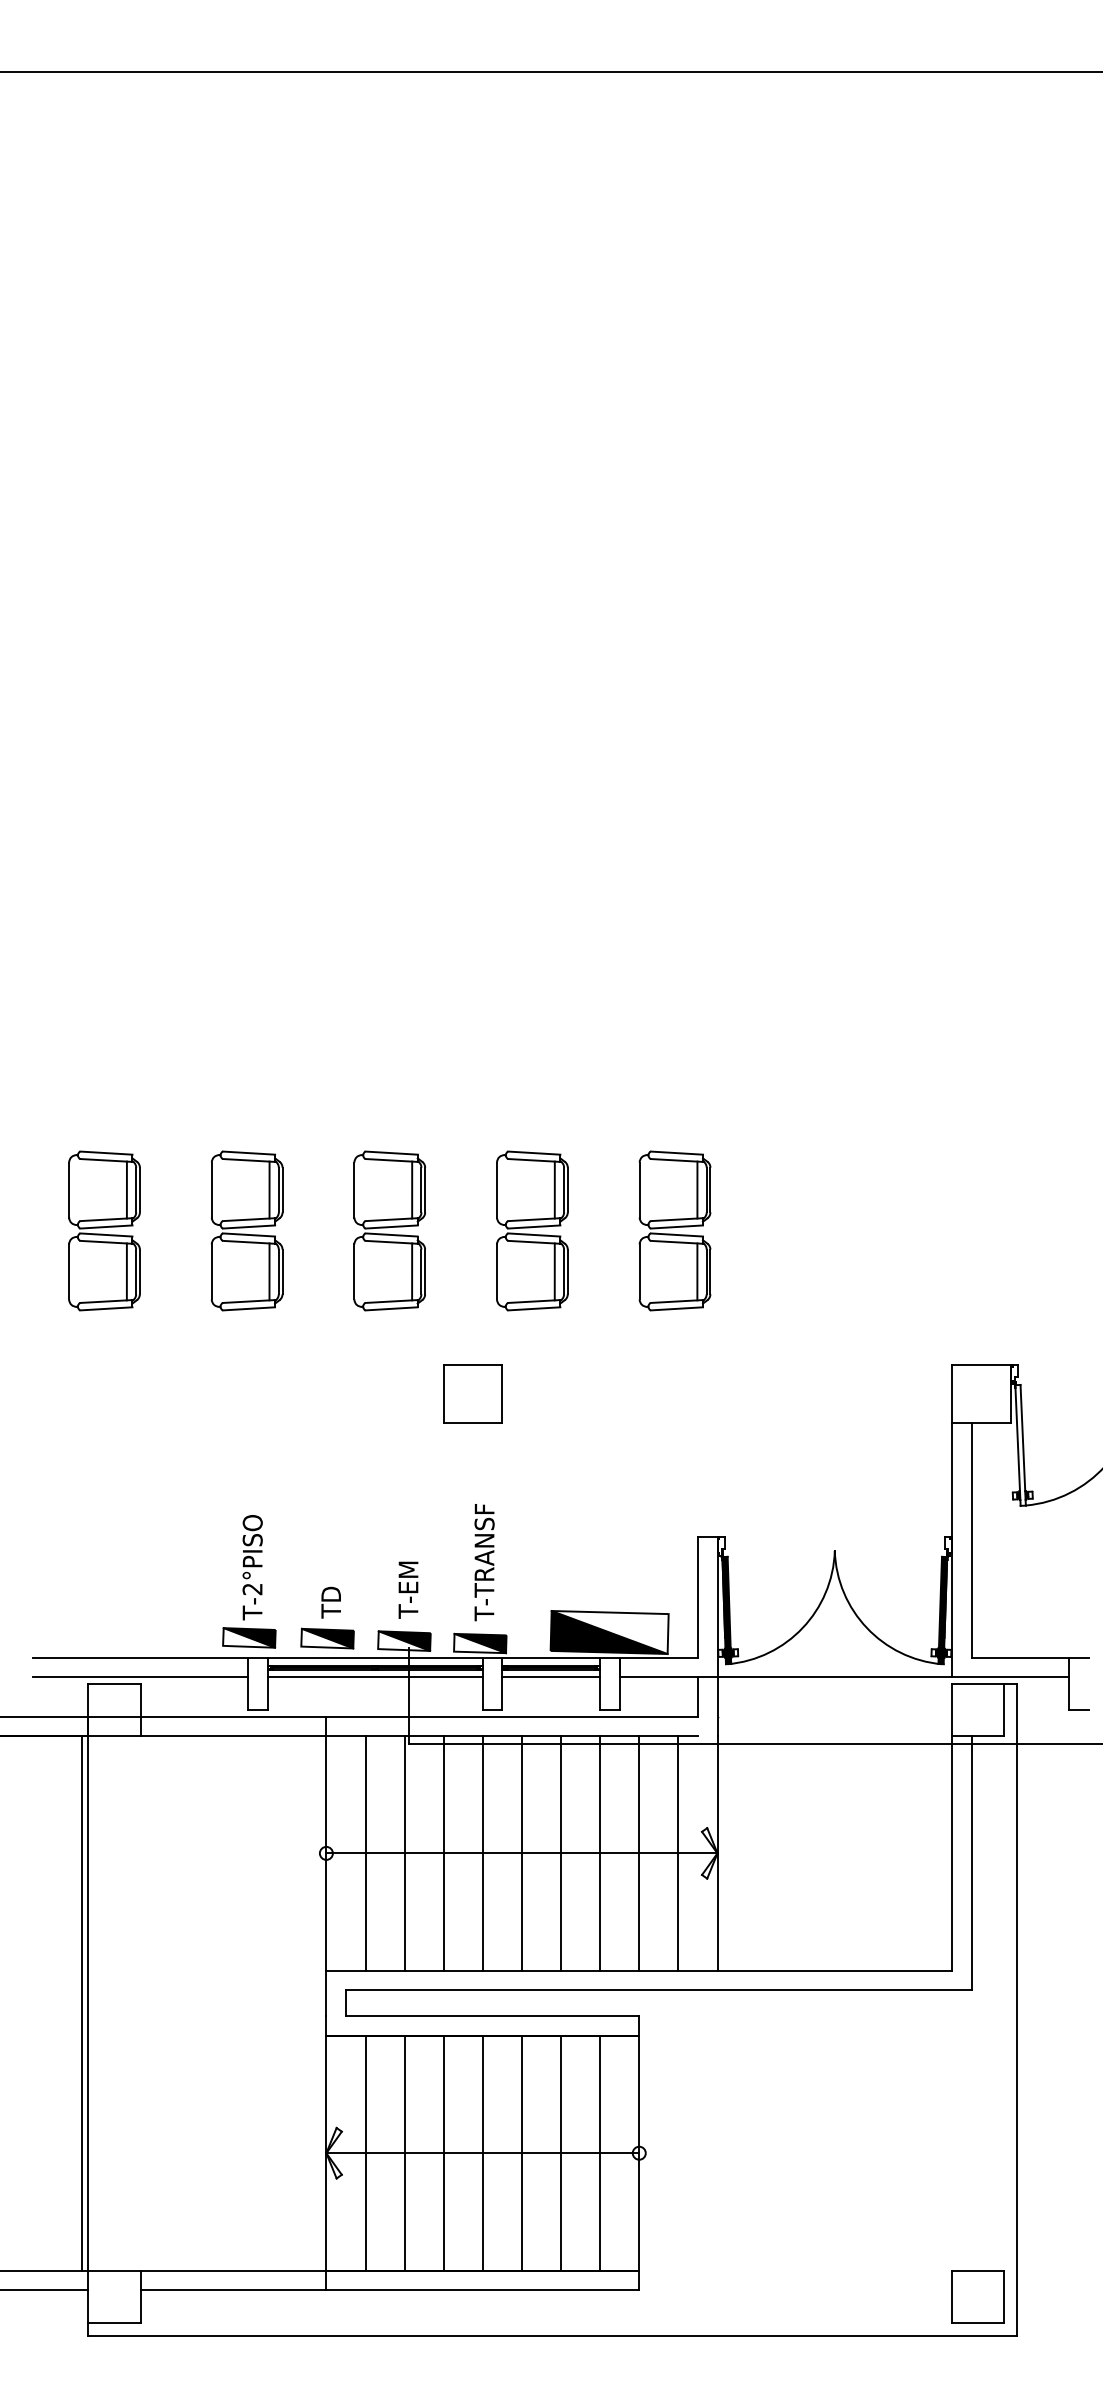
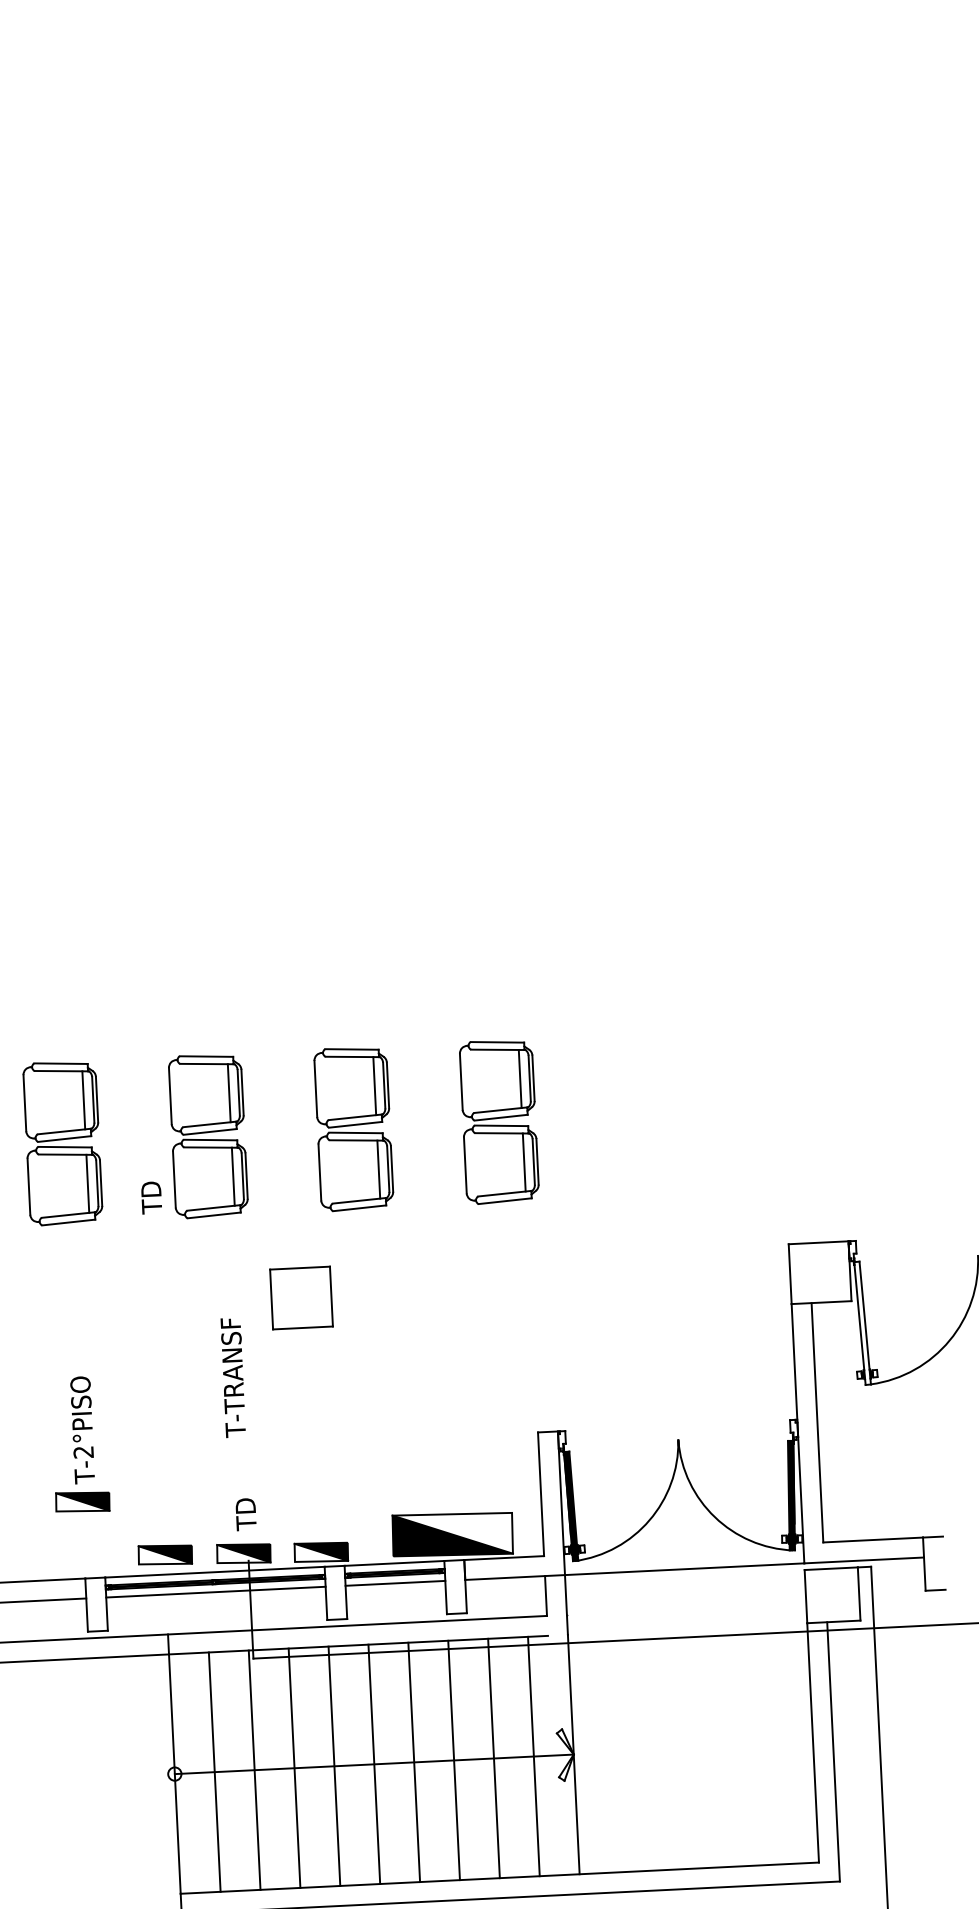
text: (484, 1562) -> (233, 1377), moved
part: (249, 1581) -> (80, 1444), moved
text: (408, 1581) -> (245, 1492), T-EM -> TD
text: (330, 1602) -> (150, 1197), moved

